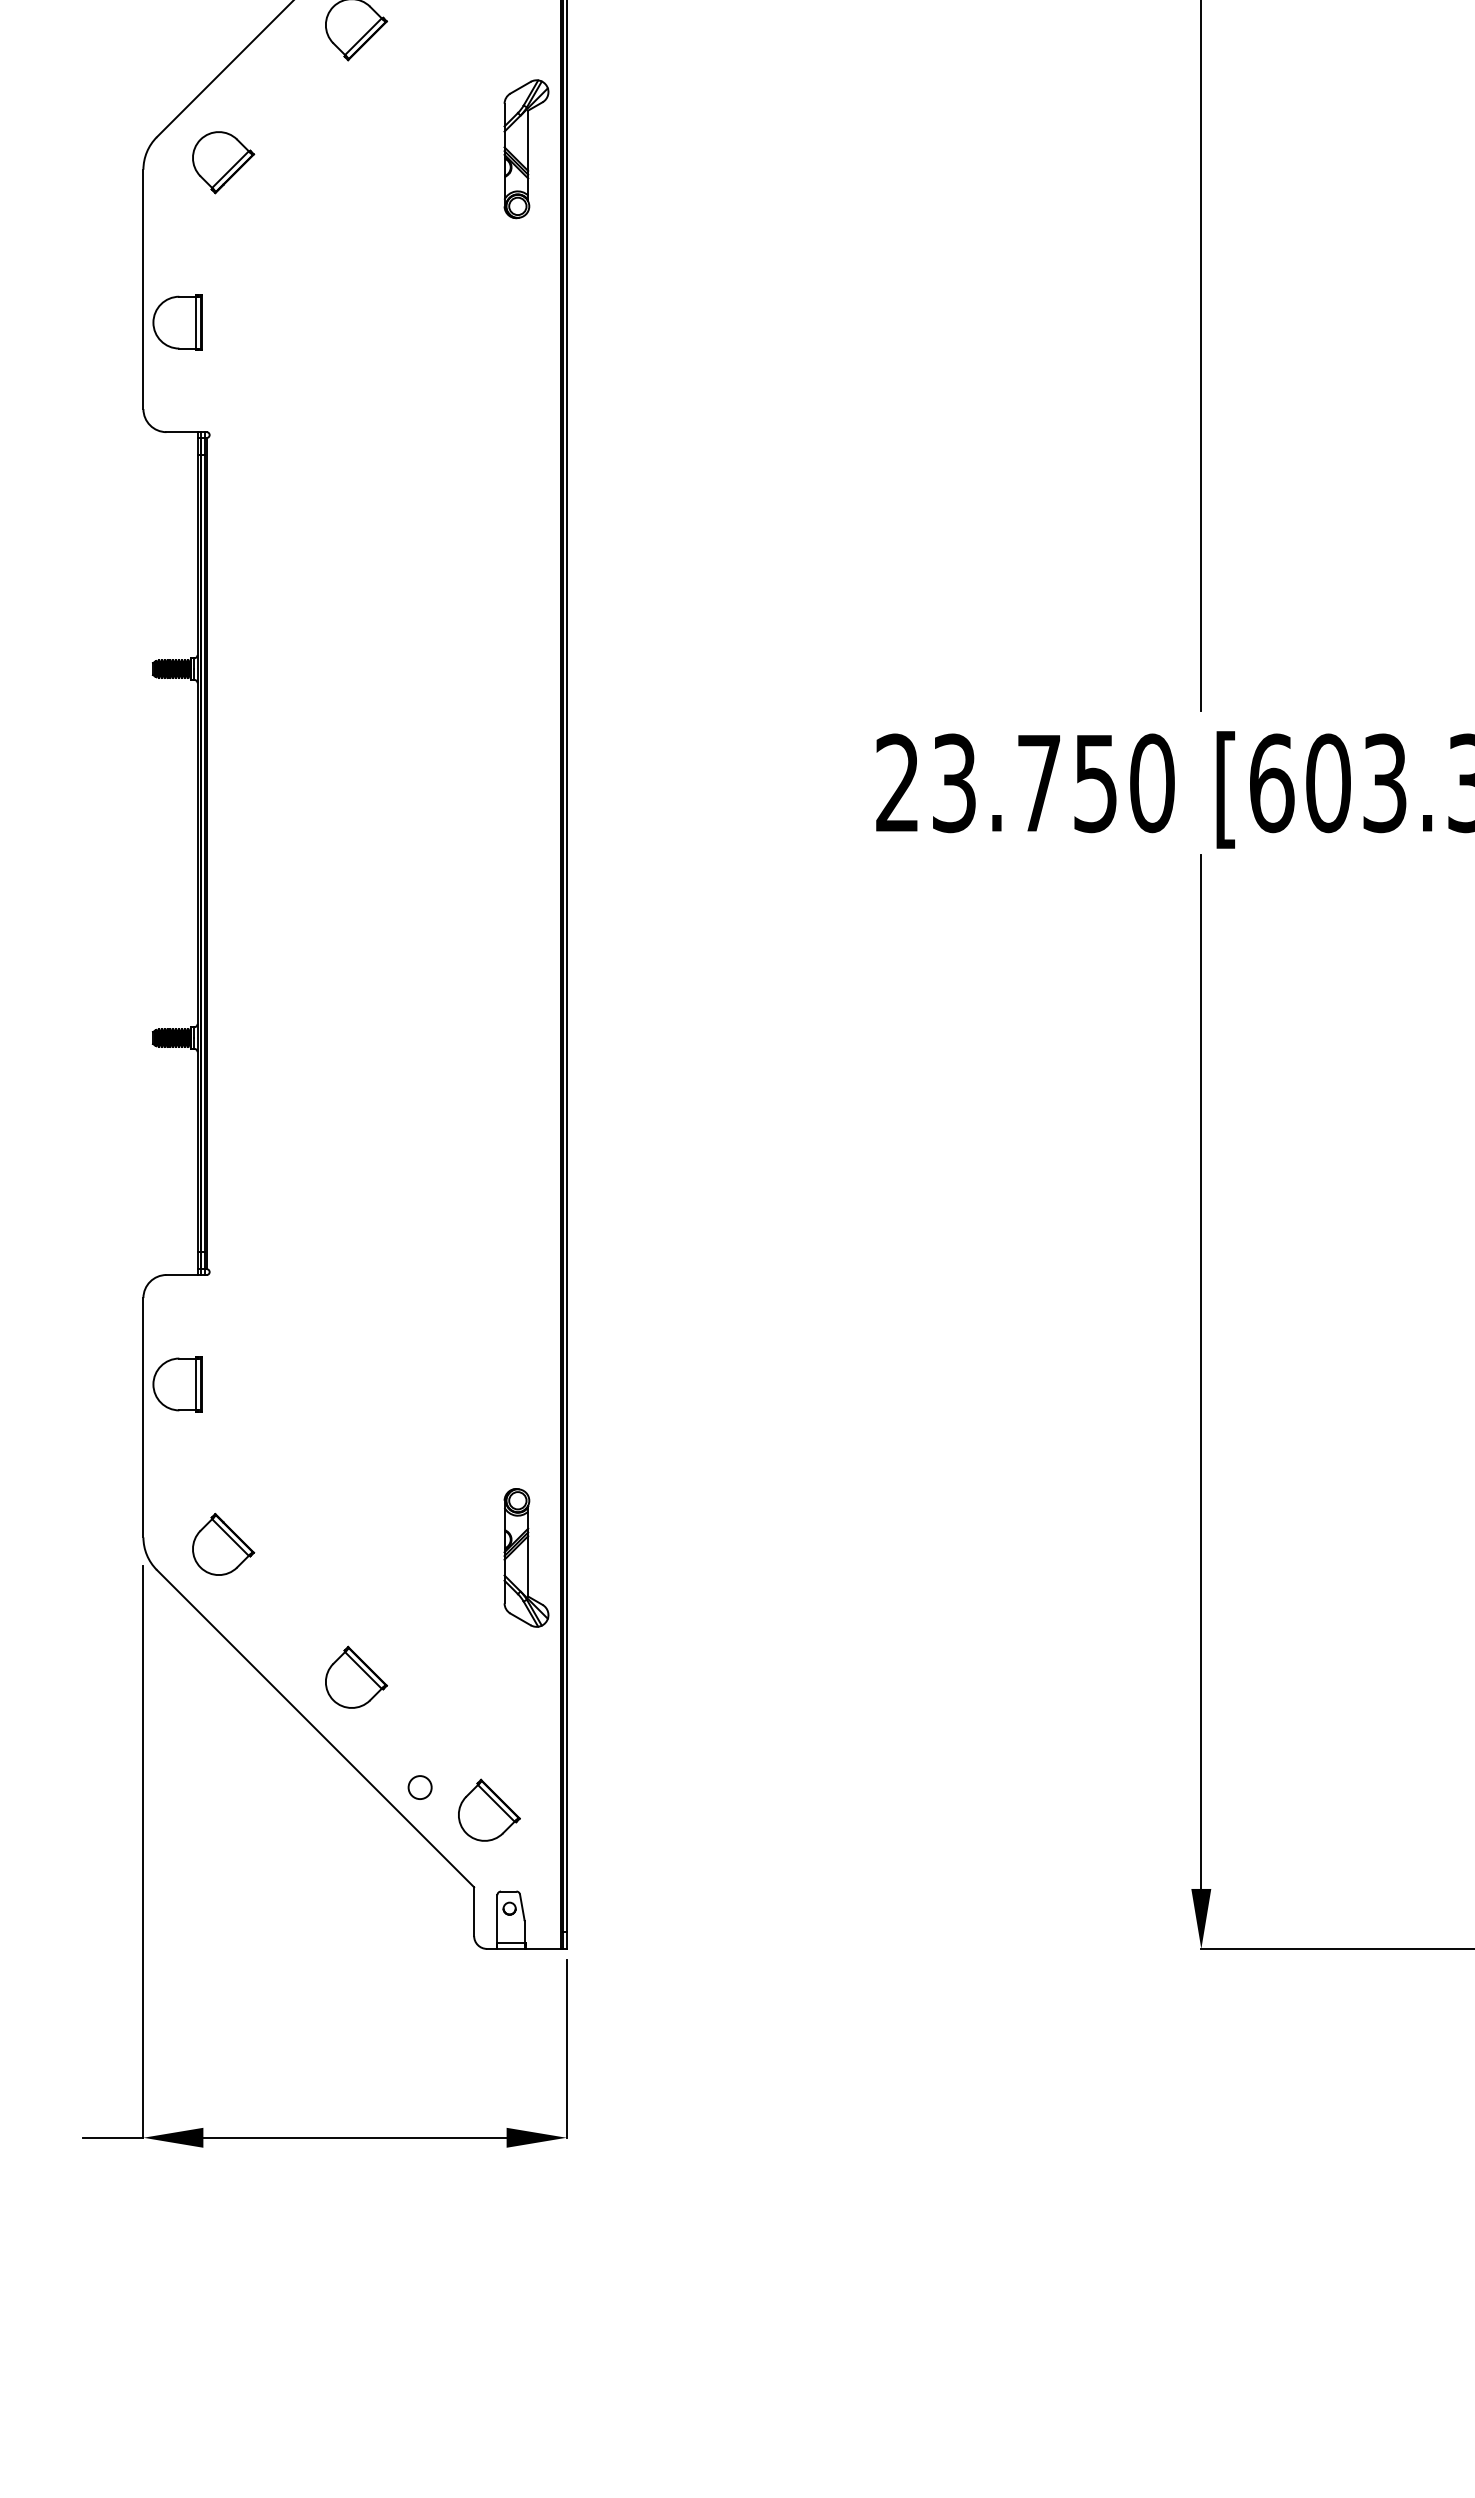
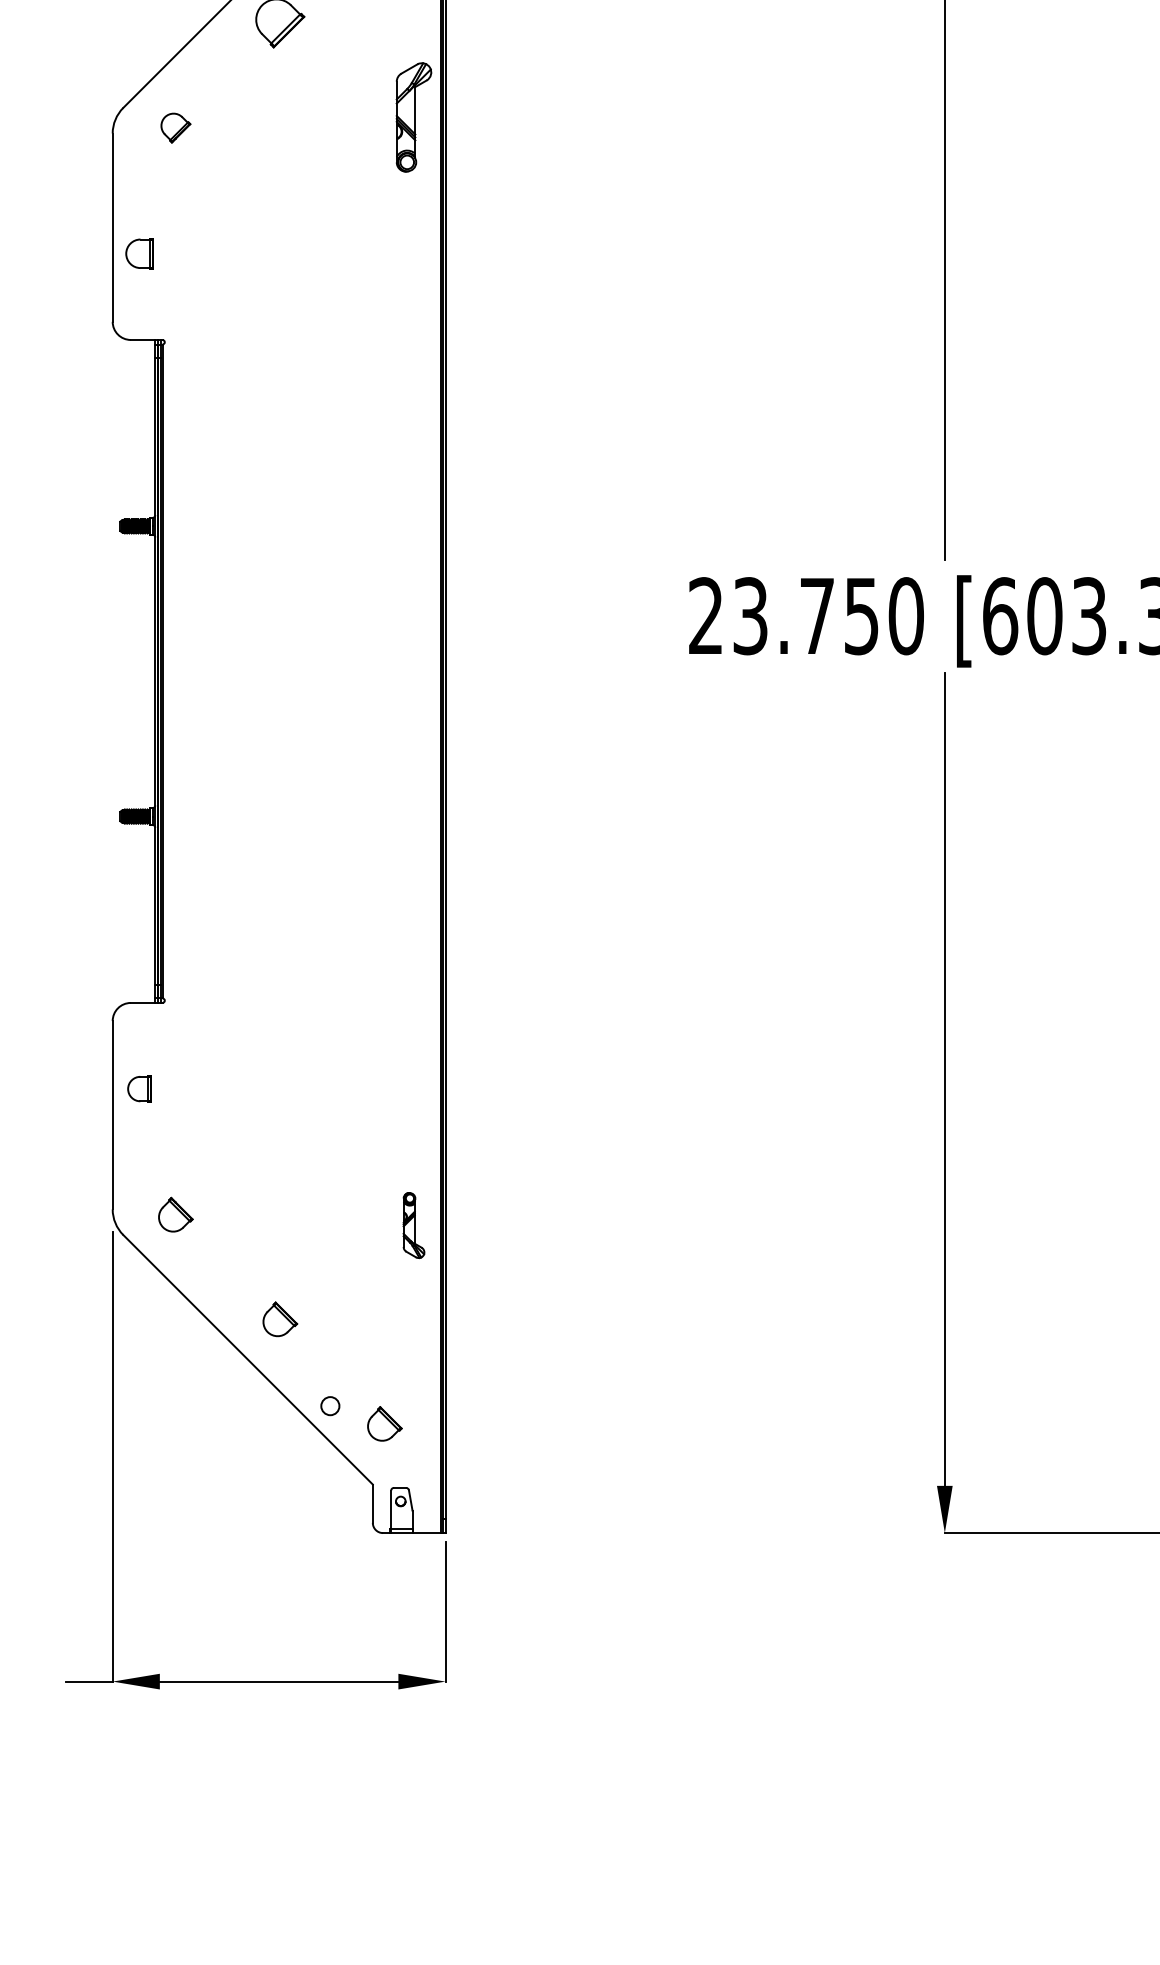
part: (223, 162) -> (175, 127), size x0.6
part: (177, 322) -> (139, 253), size x0.7
part: (177, 1384) -> (139, 1089), size x0.6
part: (223, 1543) -> (175, 1214), size x0.7
part: (526, 1557) -> (414, 1225), size x0.6
part: (356, 1676) -> (280, 1318), size x0.7
part: (489, 1809) -> (384, 1423), size x0.7

